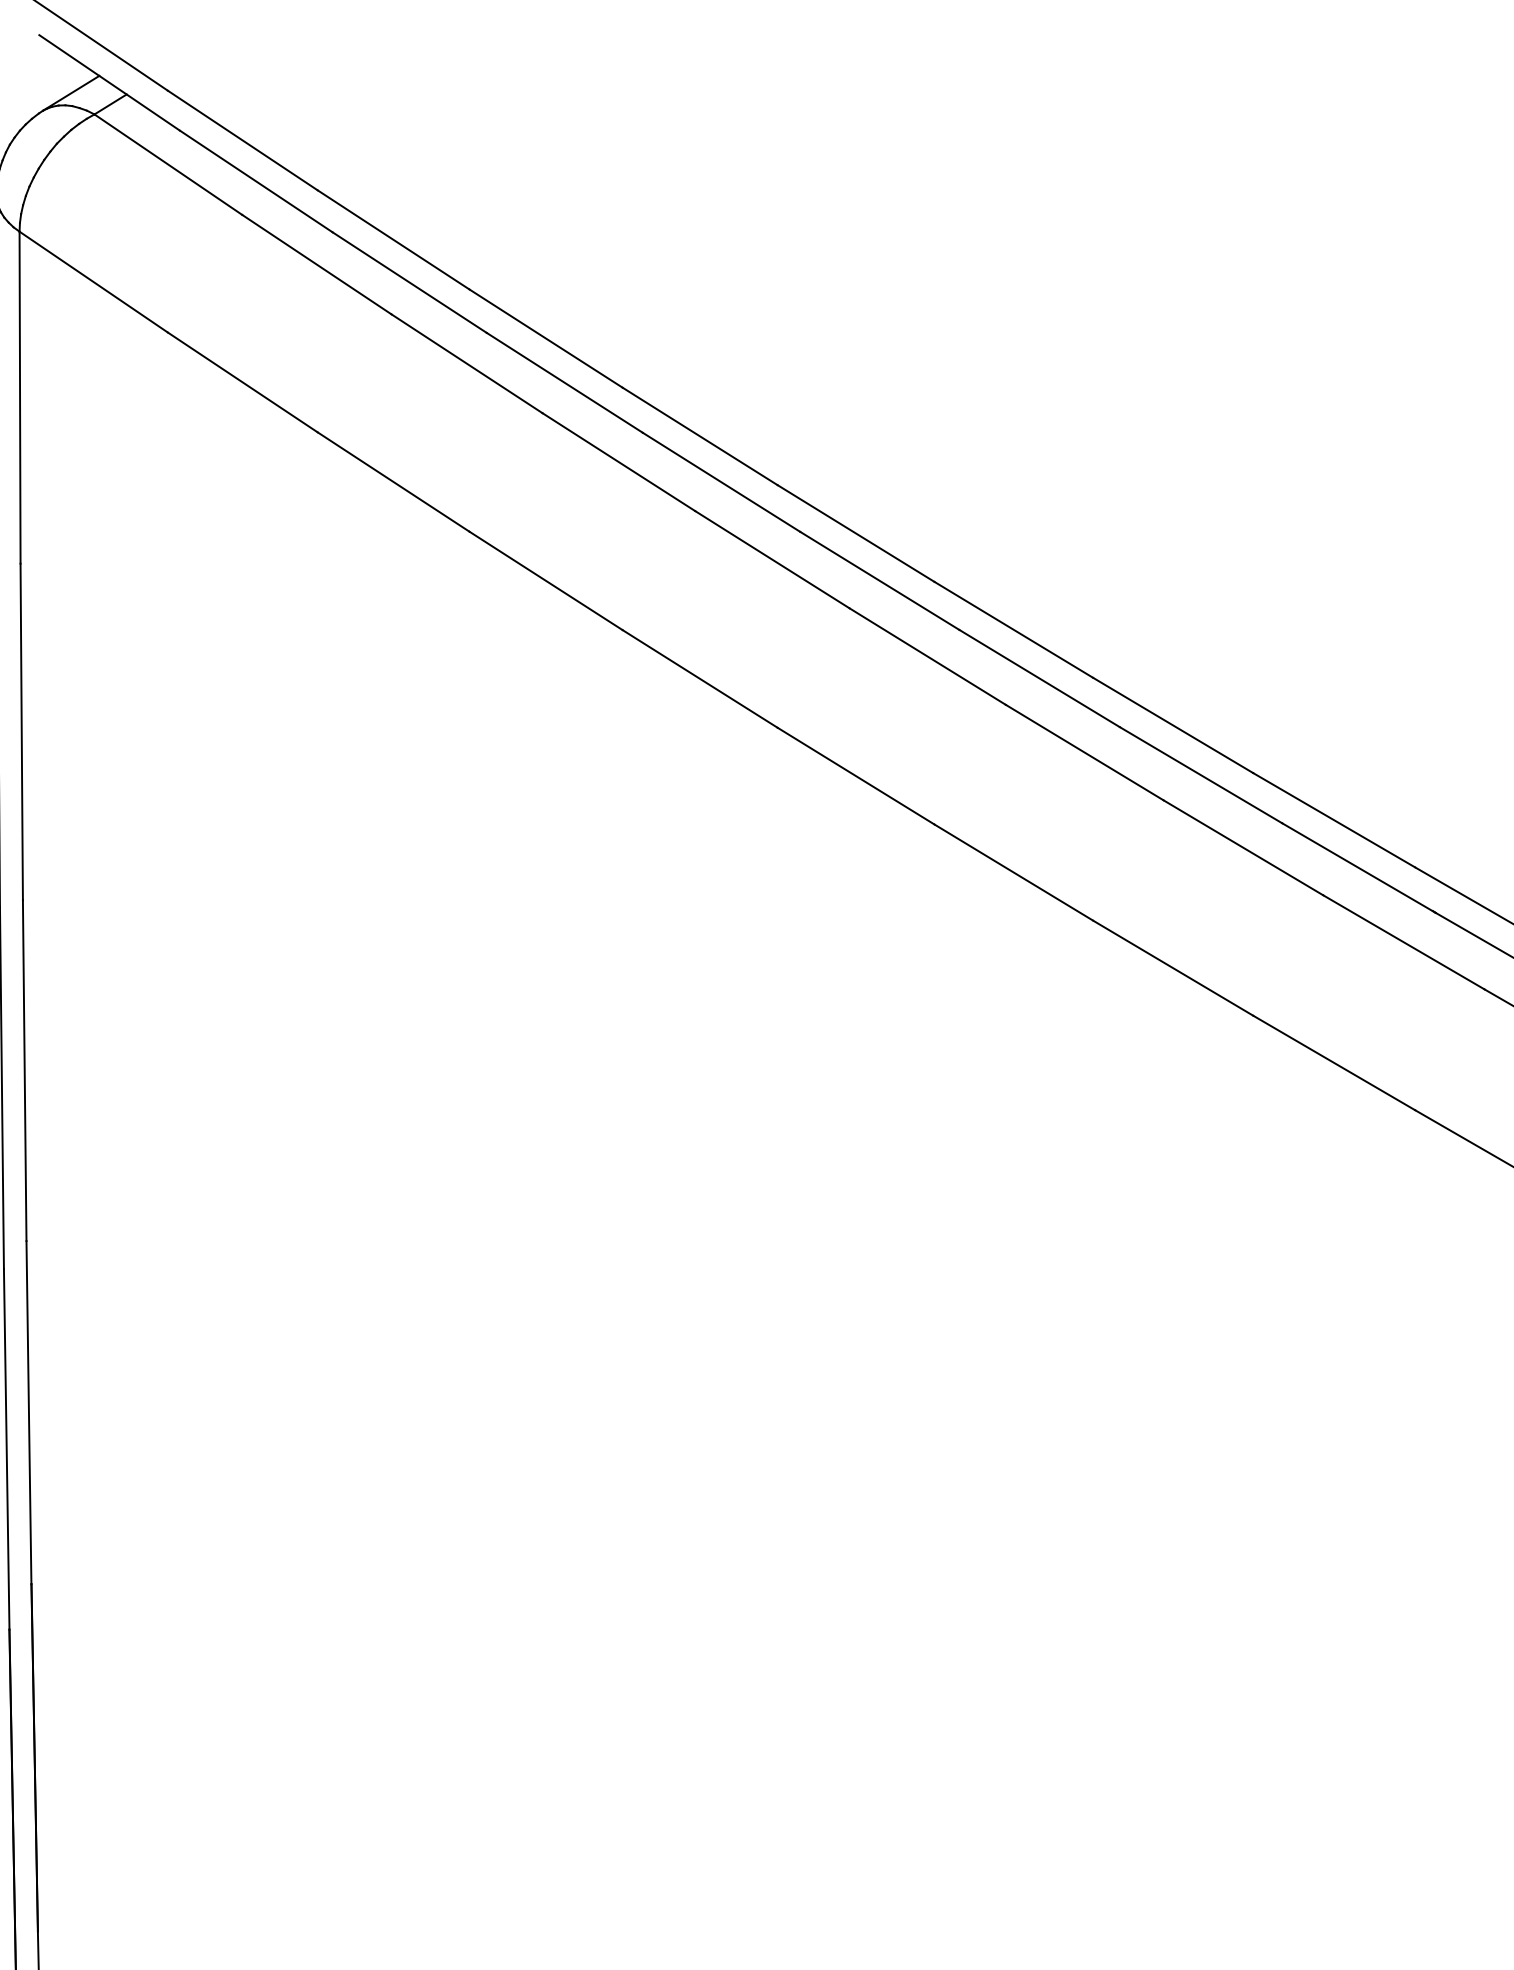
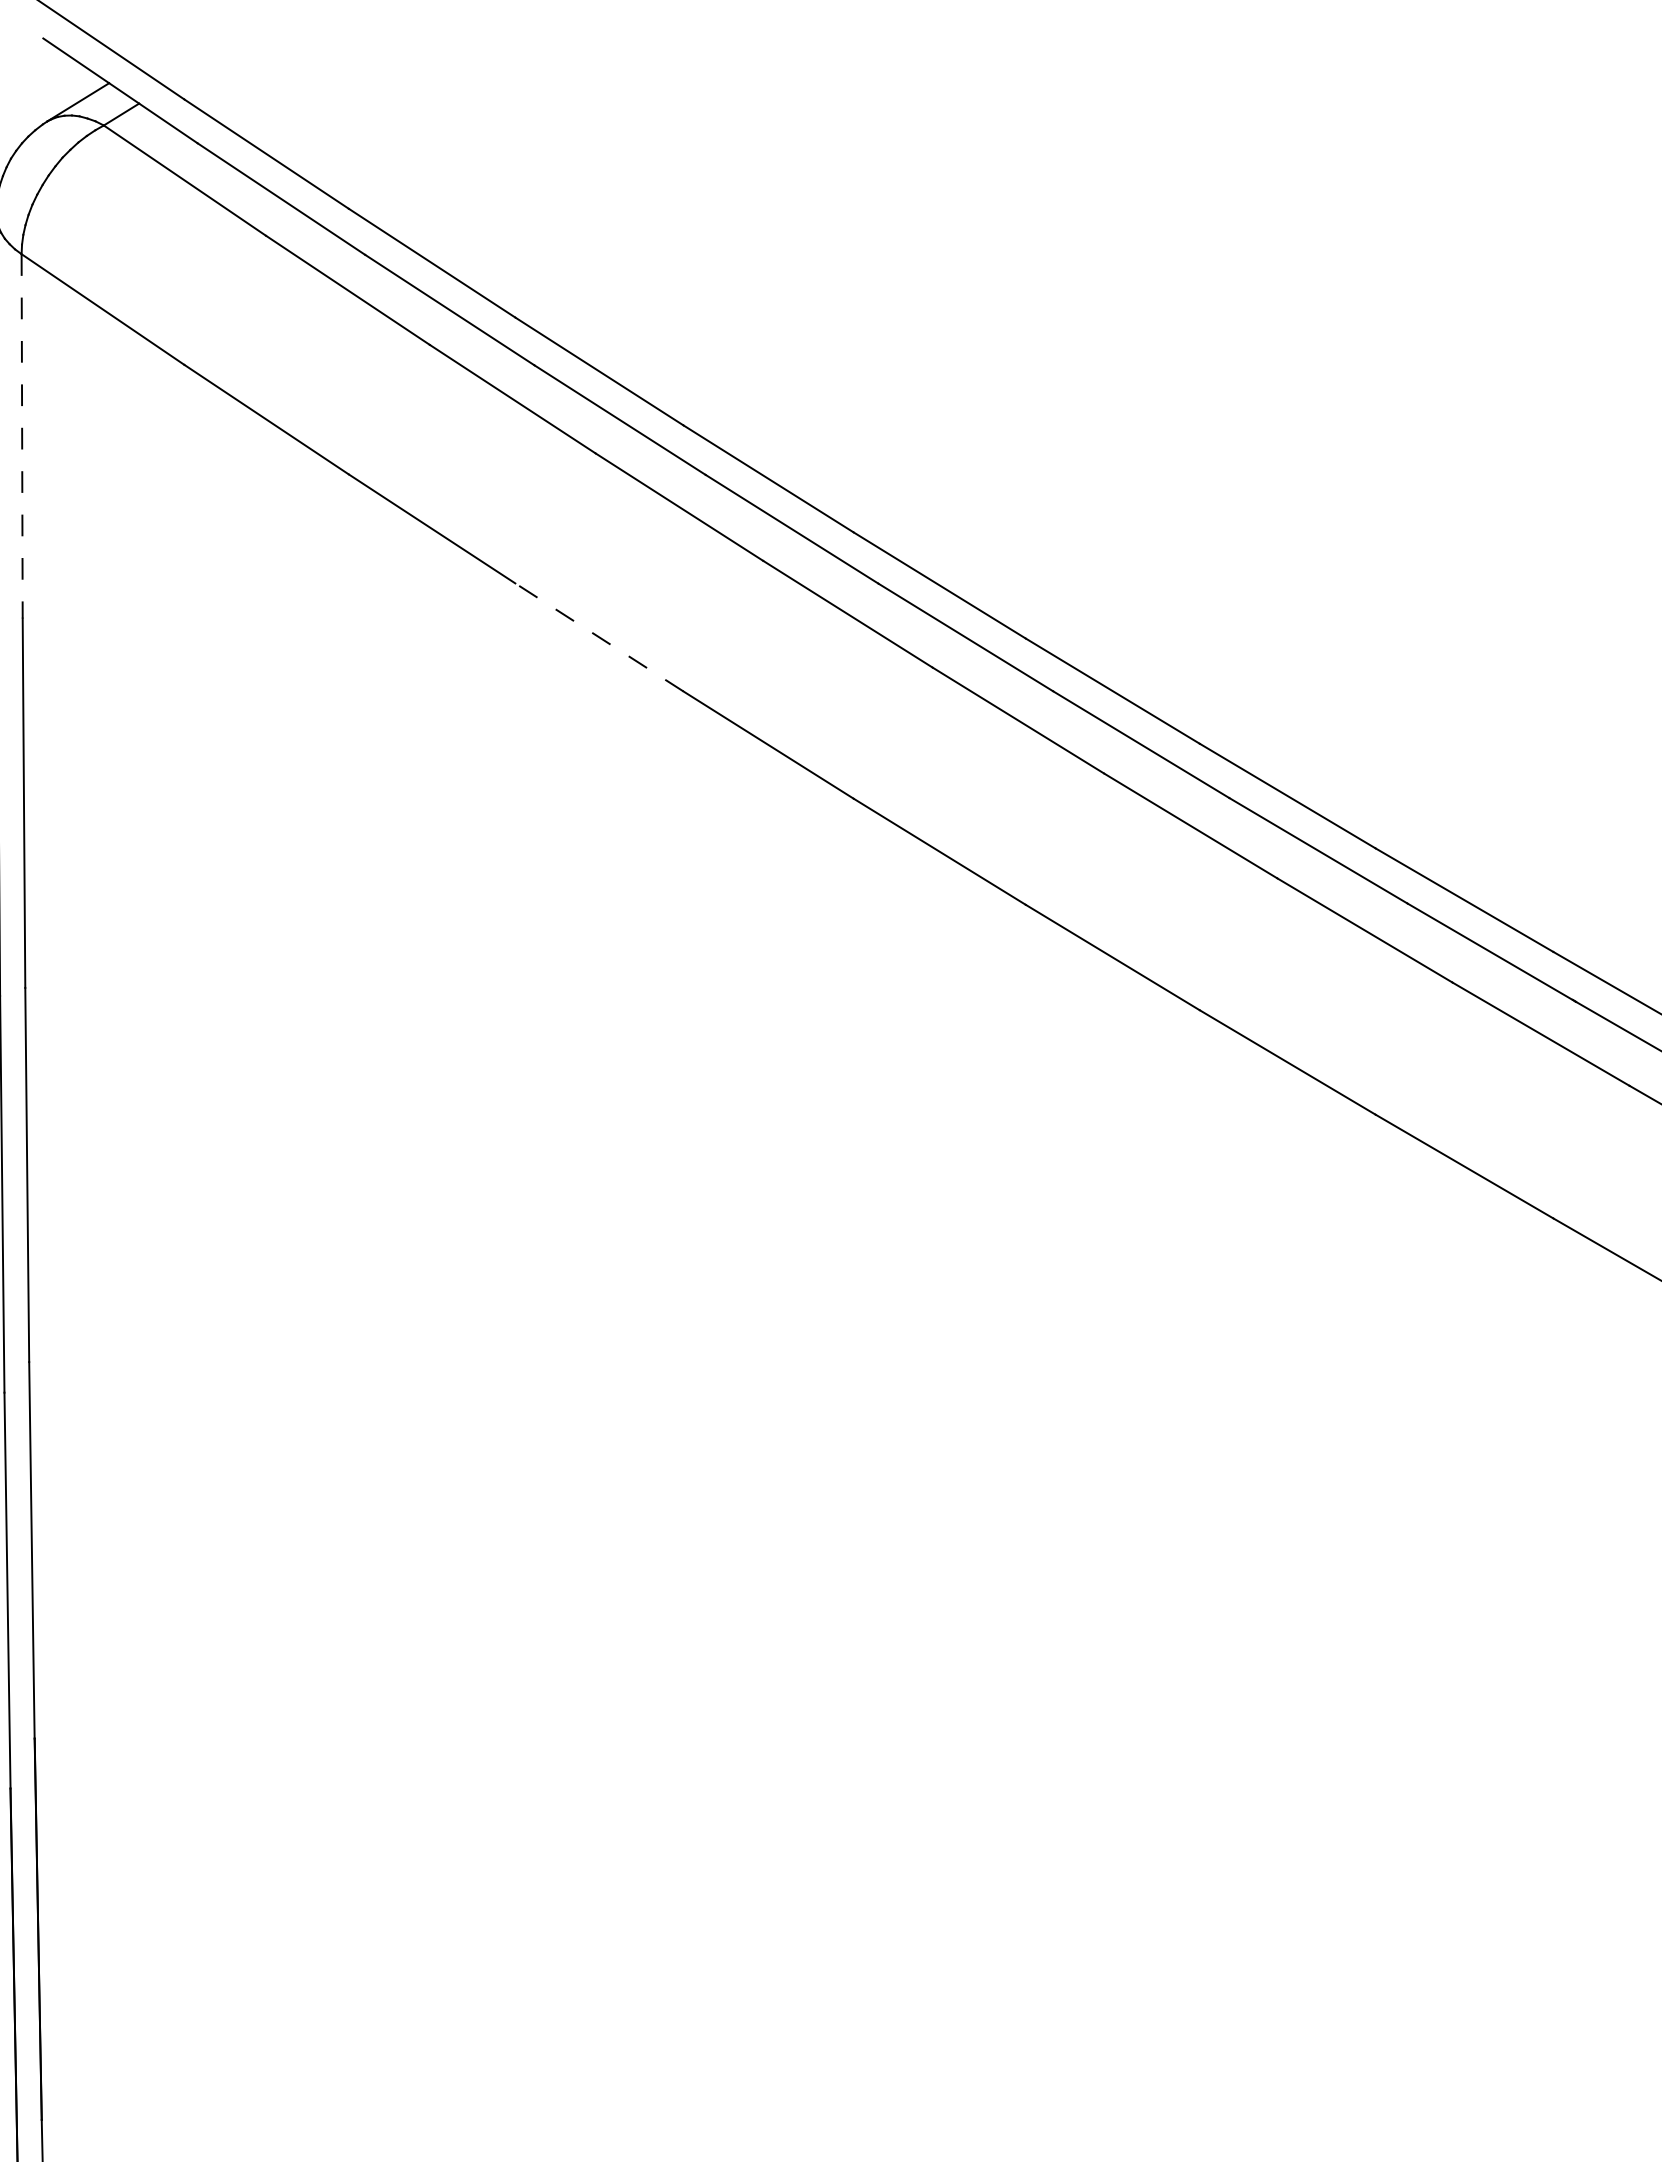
line: (20, 397) -> (22, 436), solid -> dashed
line: (546, 580) -> (599, 637), solid -> dashed

